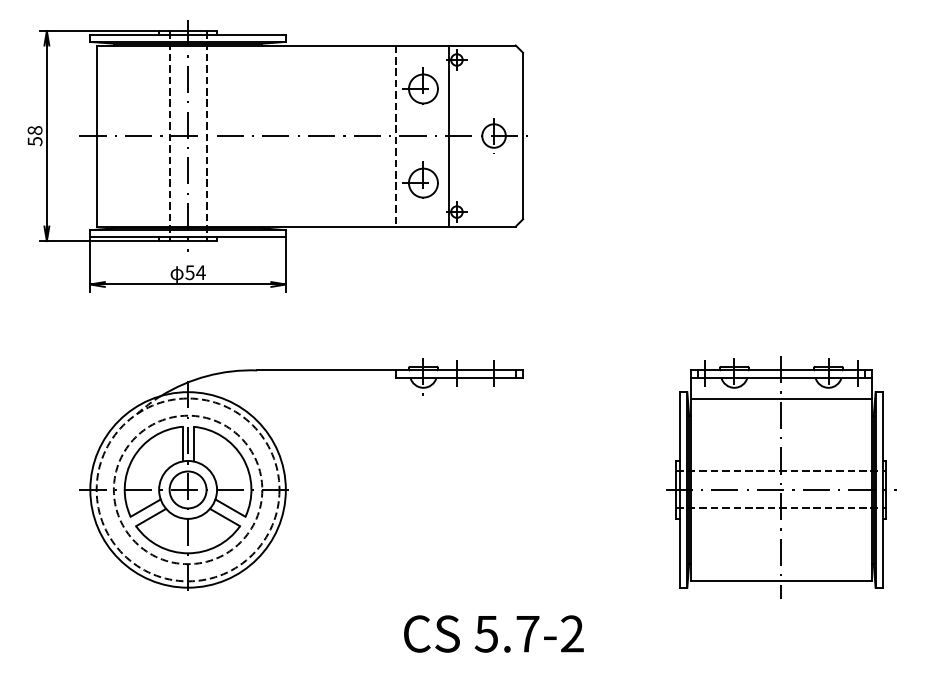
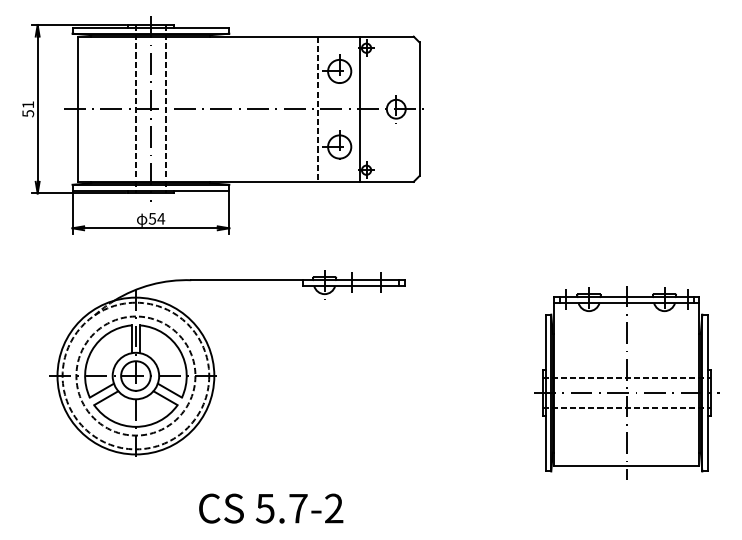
text: (35, 130) -> (28, 104), 58 -> 51
line: (781, 398) -> (626, 319), removed
part: (286, 474) -> (214, 363), moved
text: (494, 633) -> (271, 508), moved

